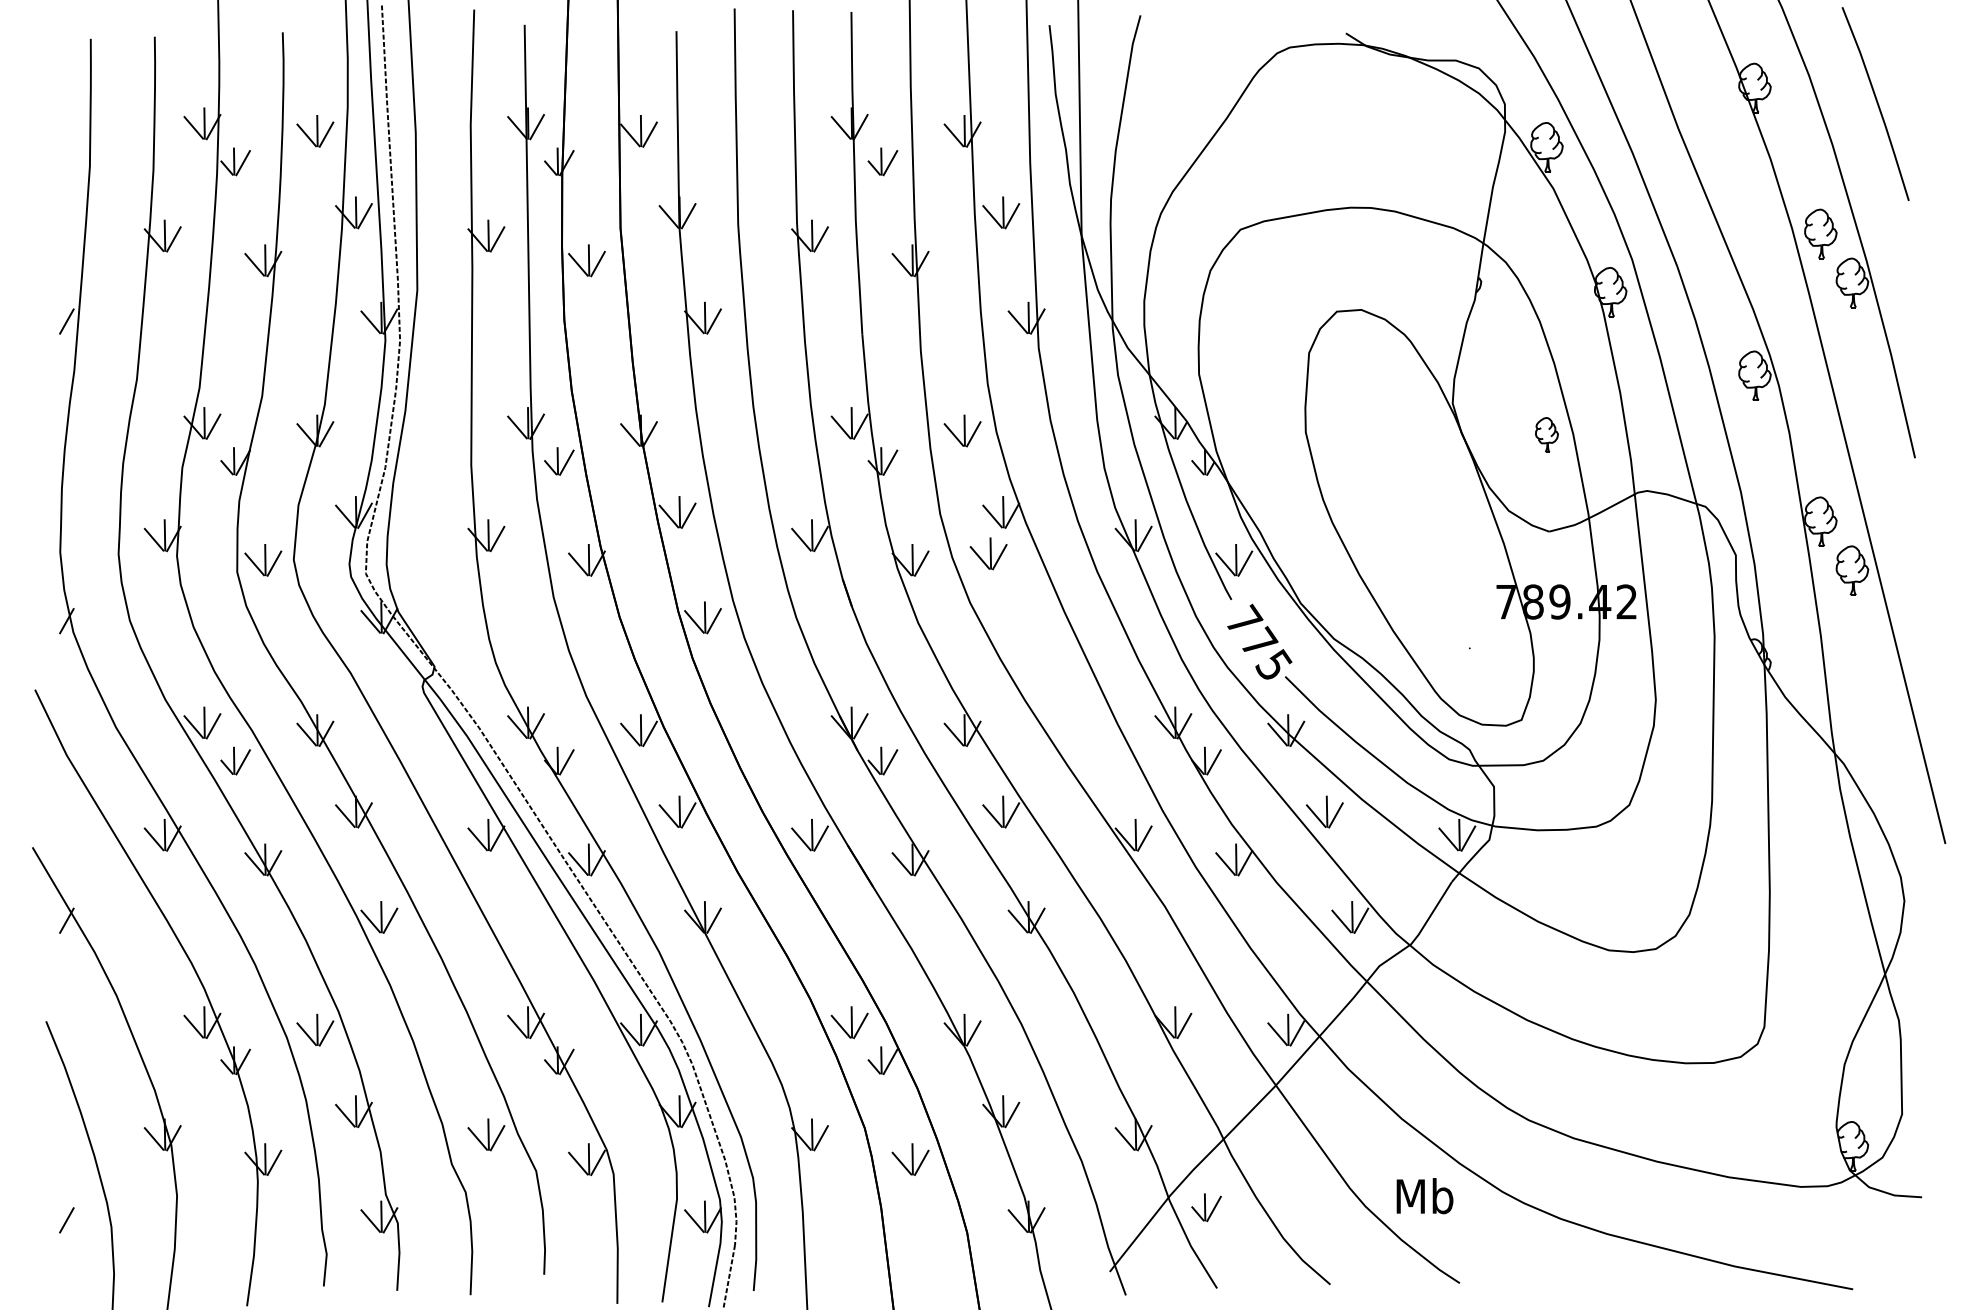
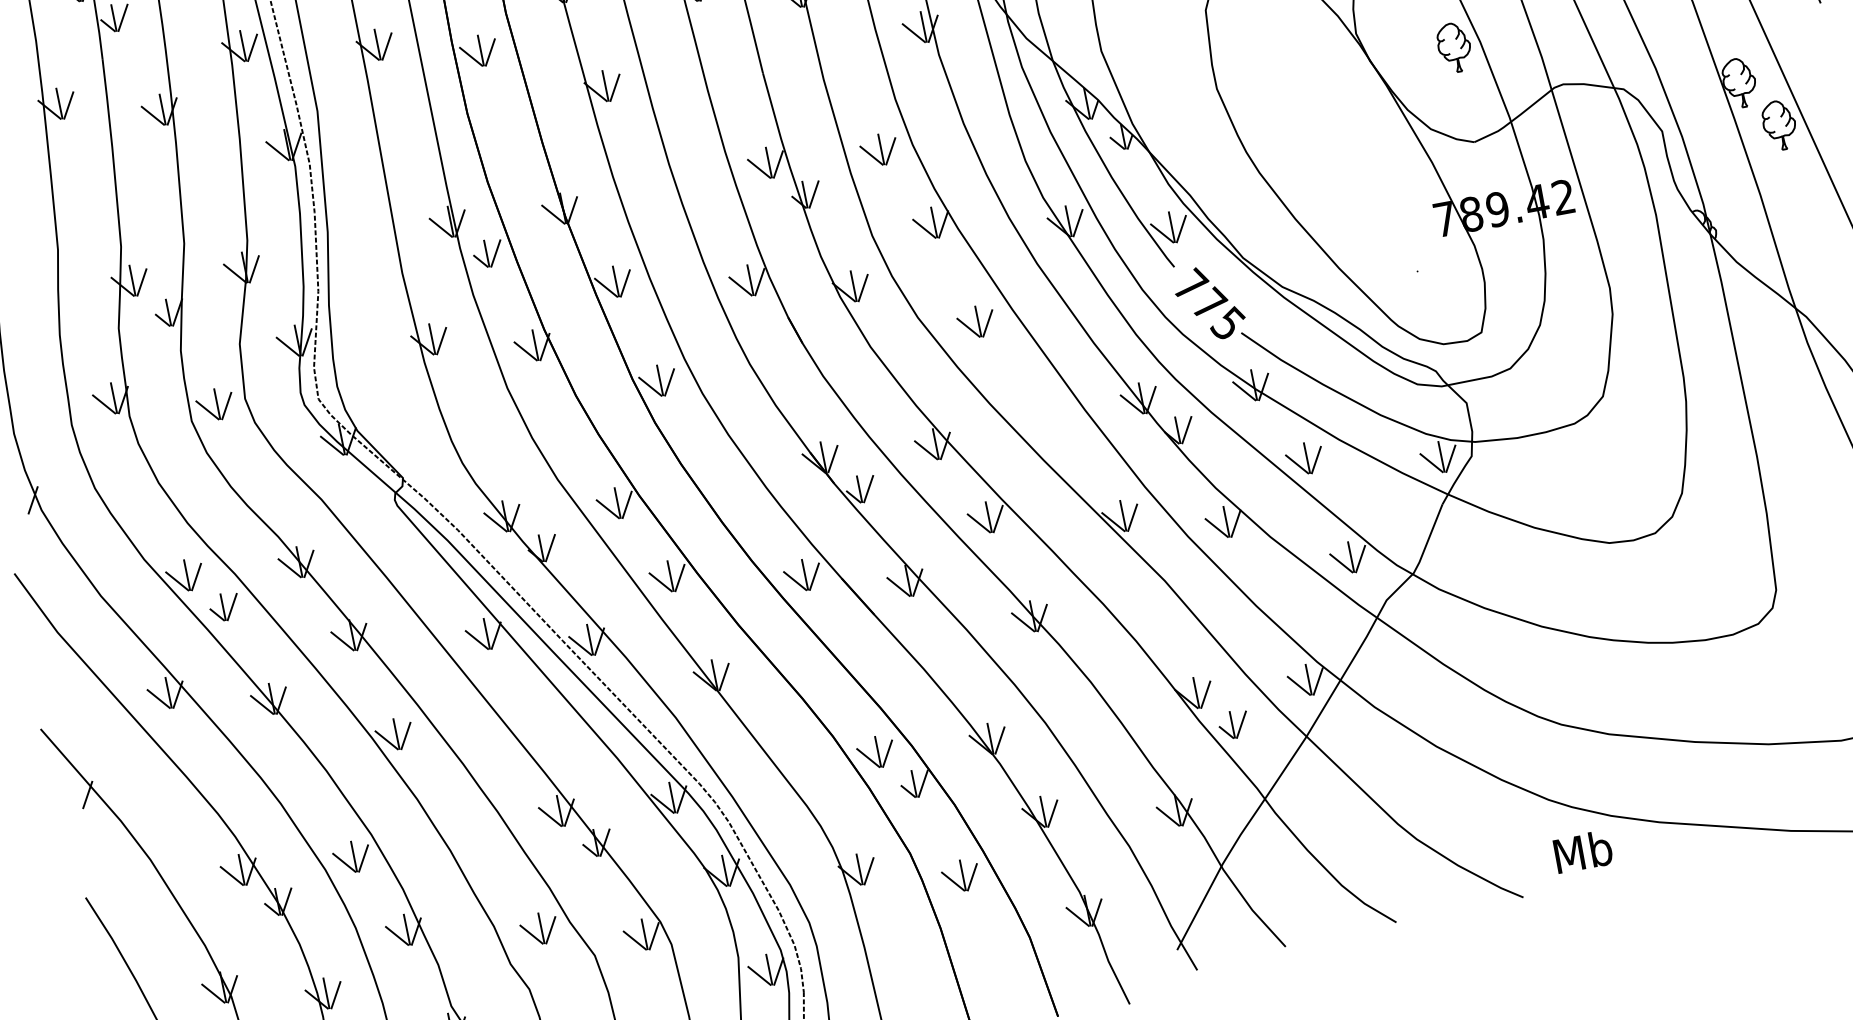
part: (1546, 434) -> (1453, 47), size x1.43
part: (988, 553) -> (976, 321), moved
text: (1424, 1196) -> (1582, 852), moved
part: (1206, 1207) -> (1233, 724), moved

